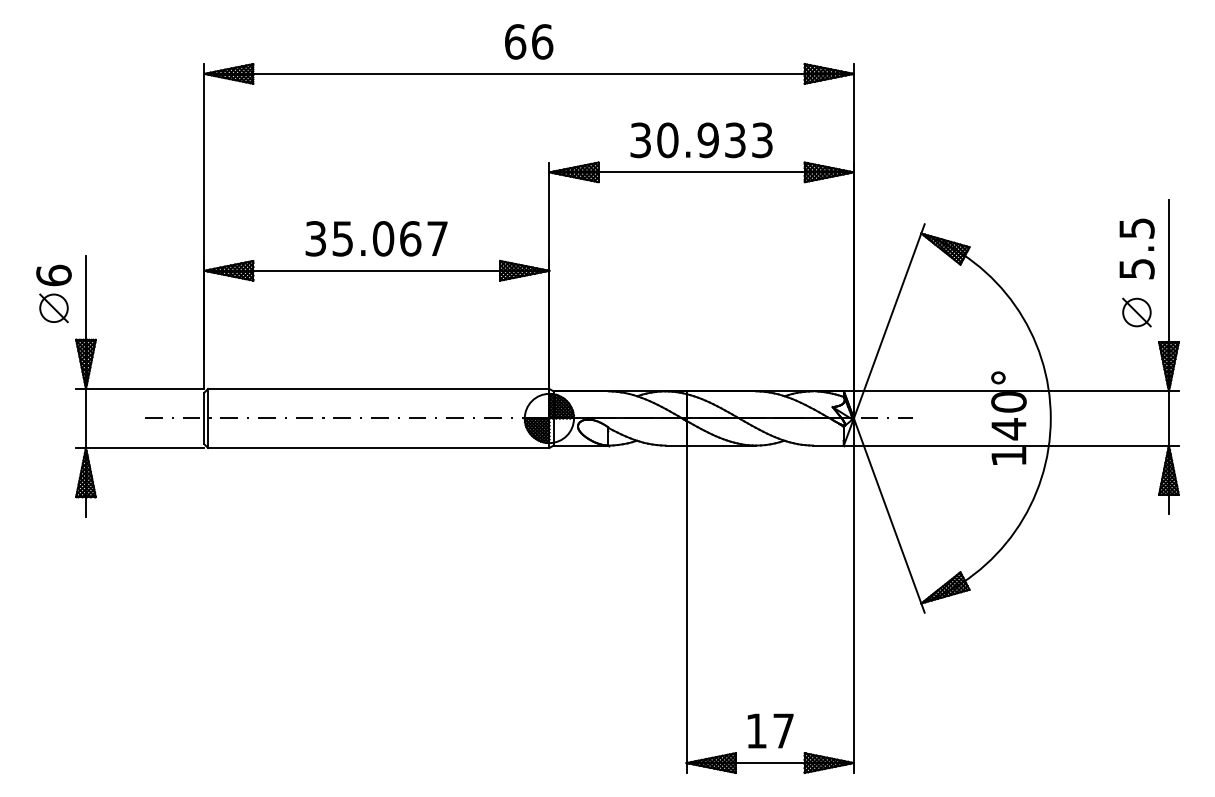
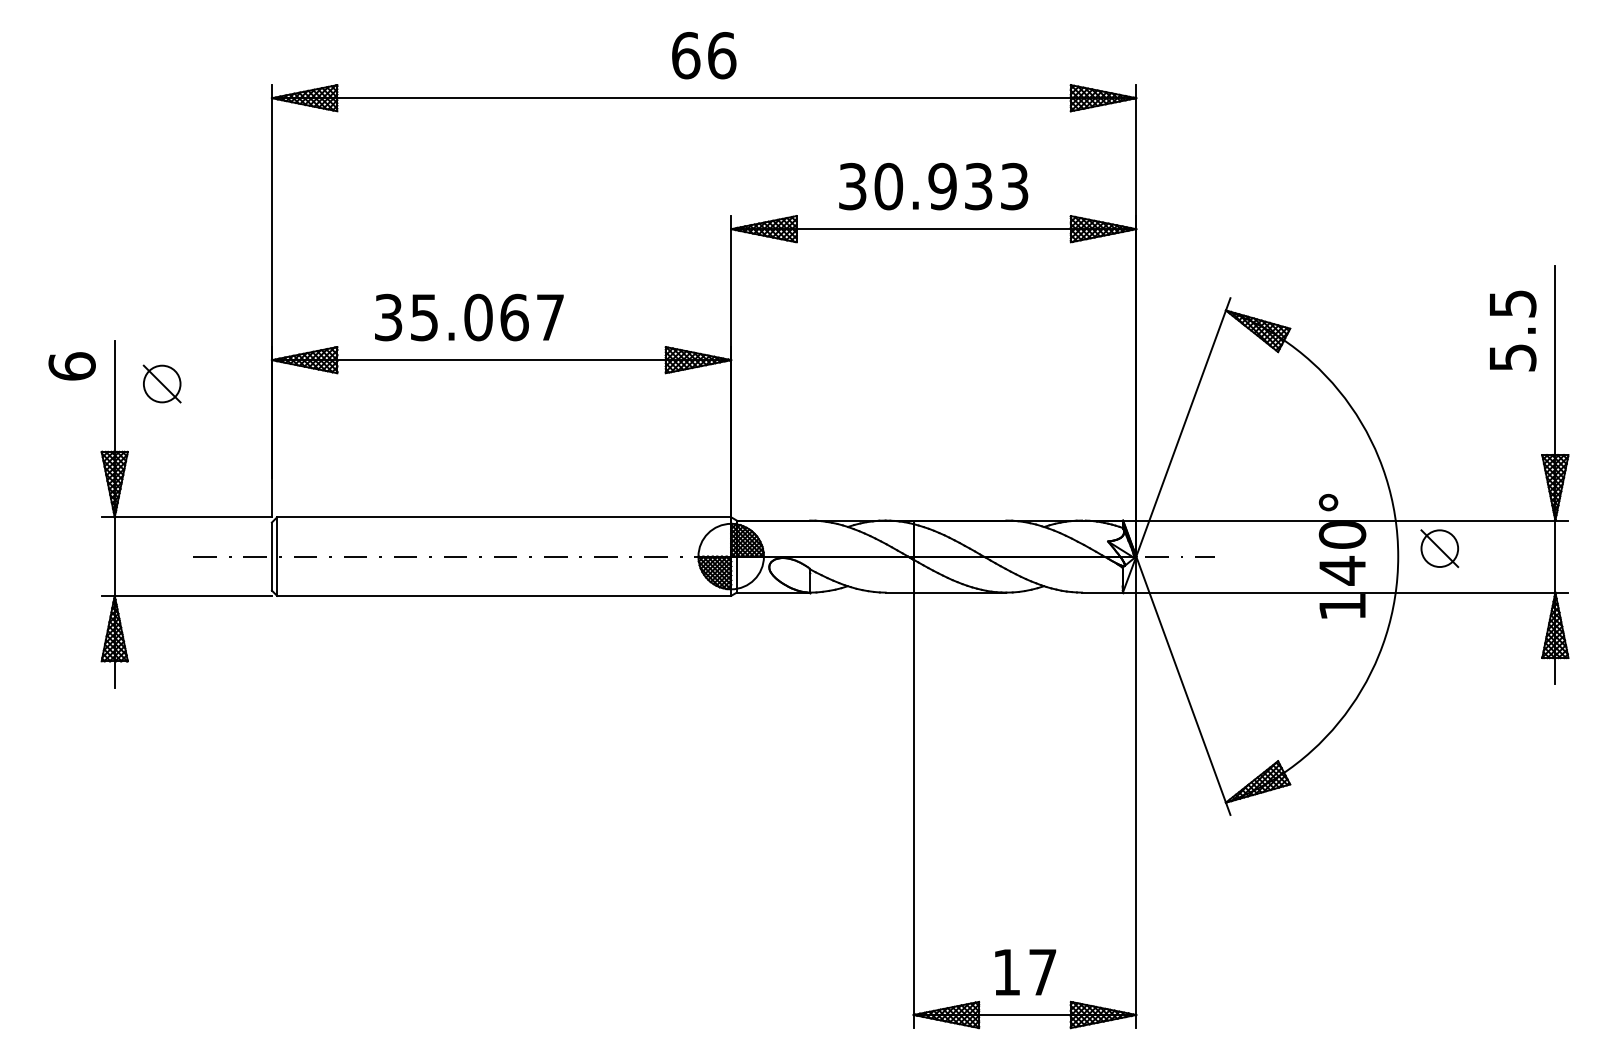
text: (376, 238) -> (469, 317), moved
part: (53, 307) -> (161, 383), moved
part: (1136, 312) -> (1439, 548), moved

